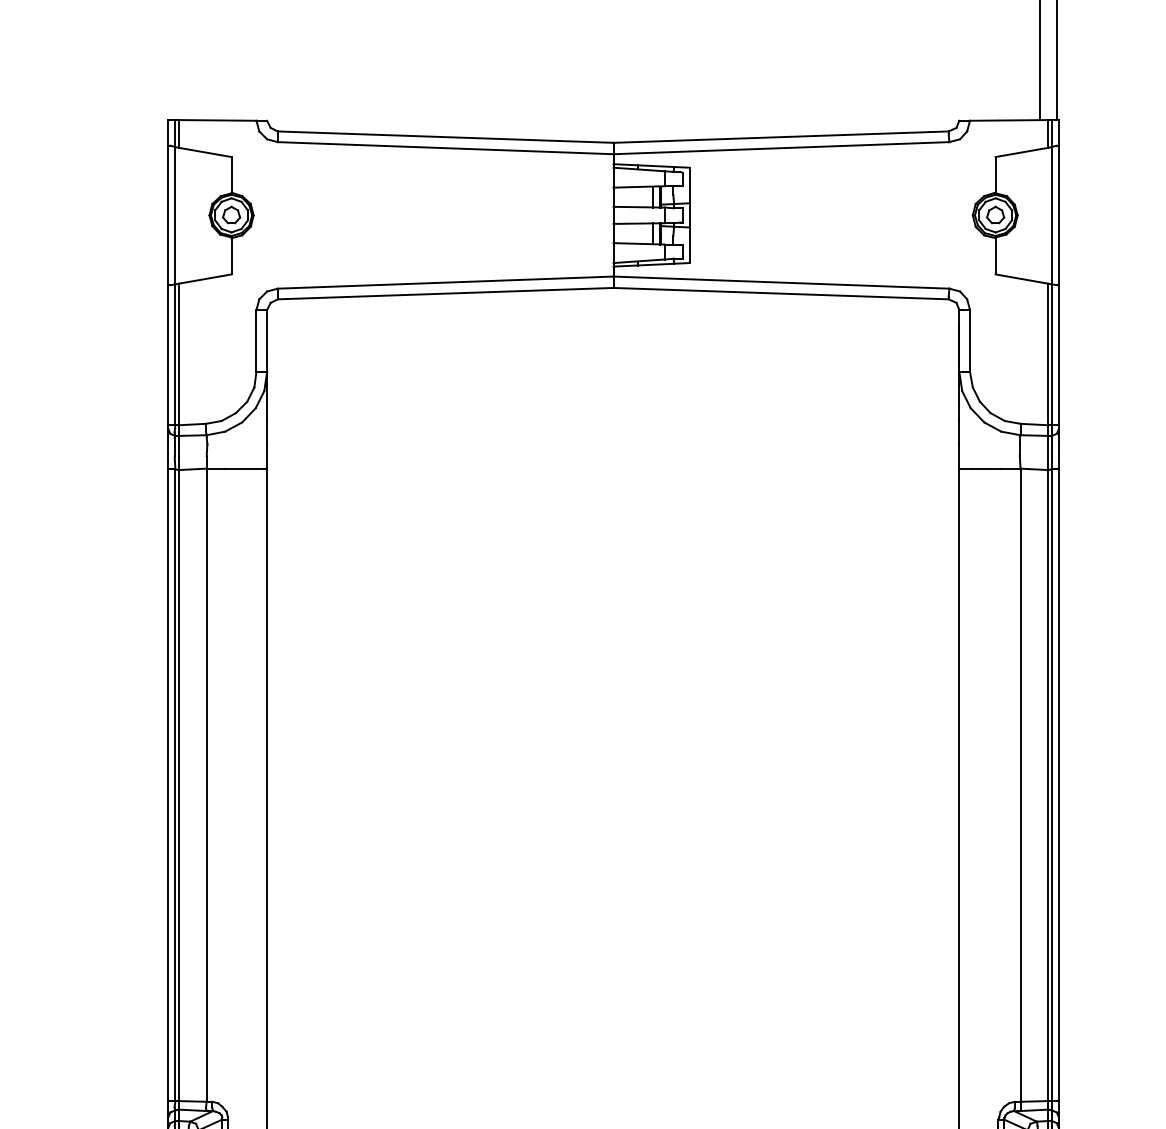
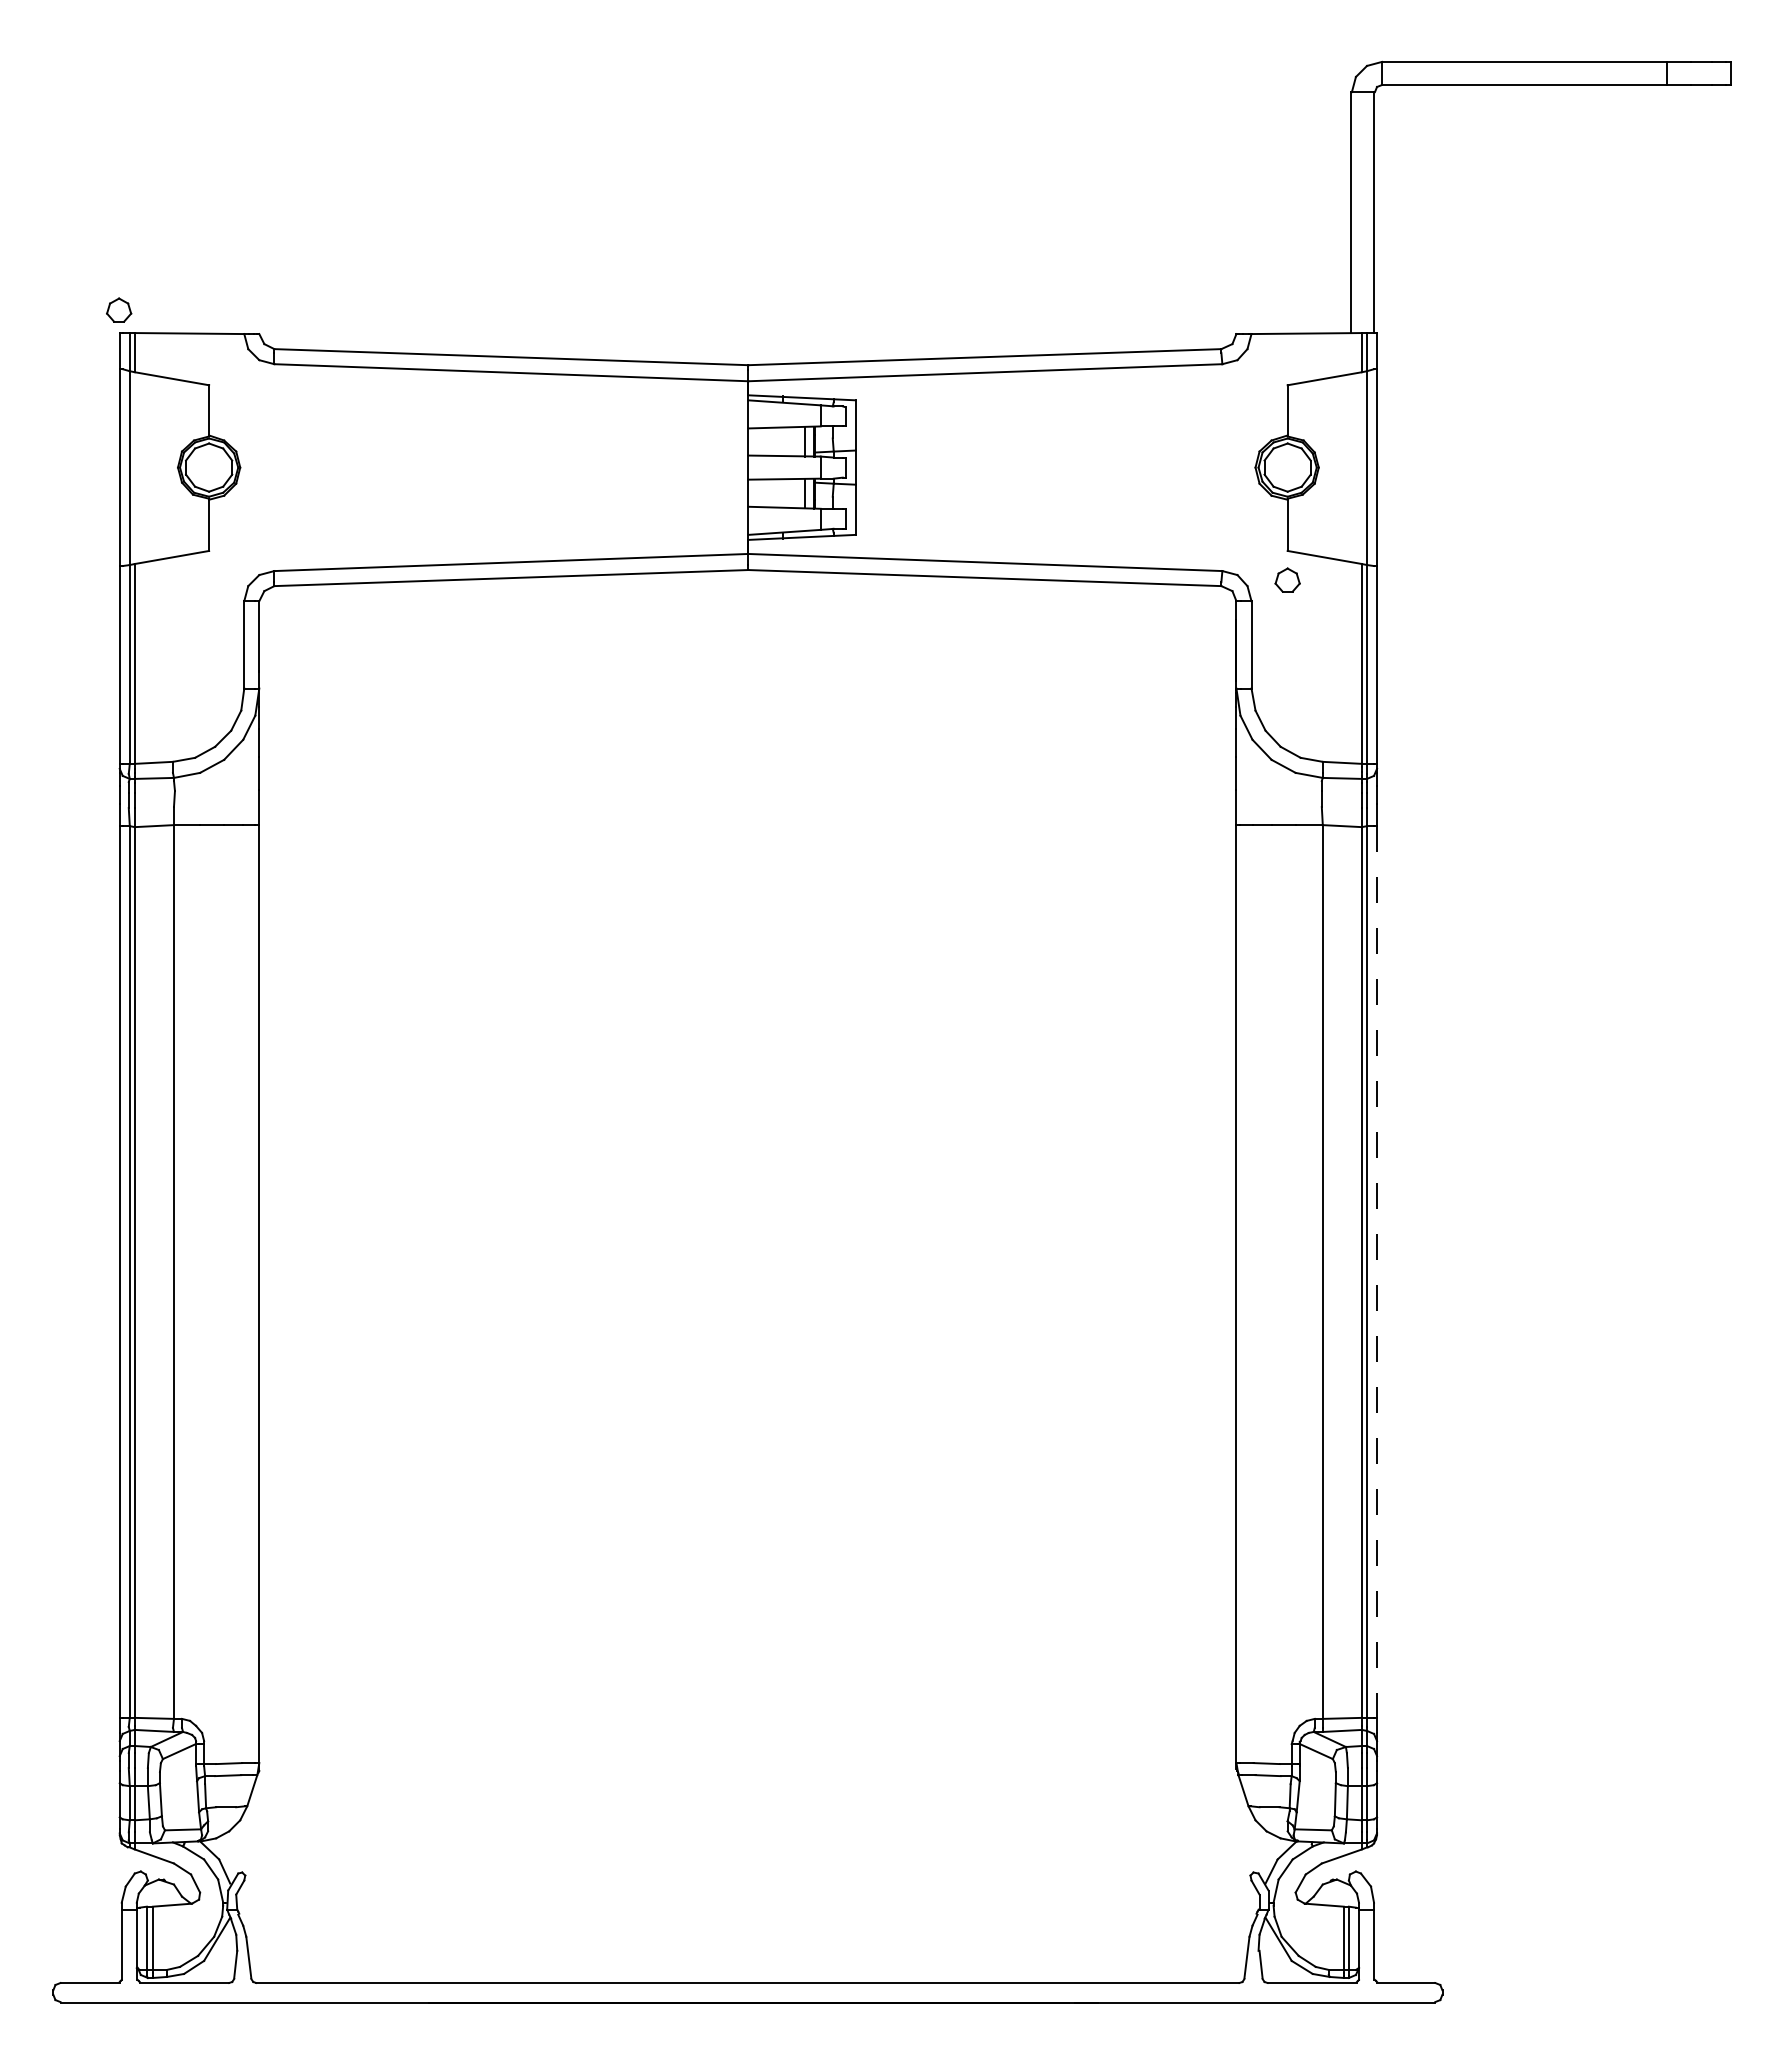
part: (231, 214) -> (119, 309), moved
part: (995, 214) -> (1287, 579), moved
line: (1059, 785) -> (1377, 1272), solid -> dashed

